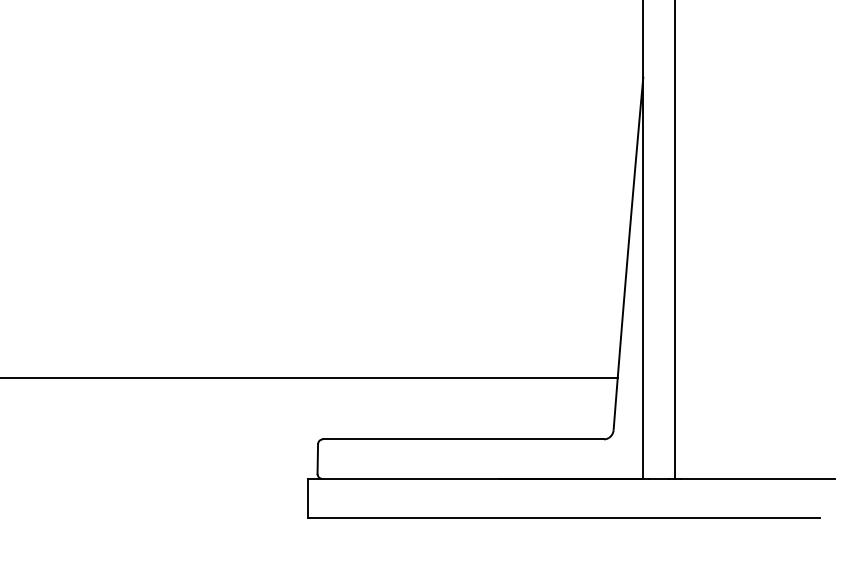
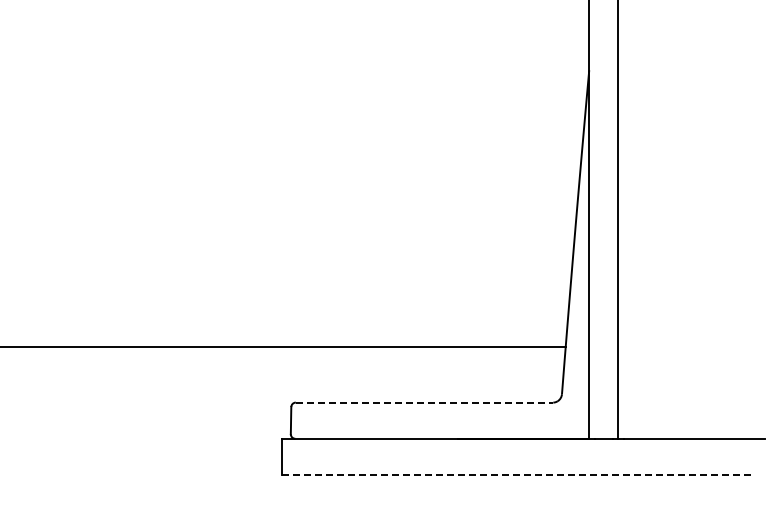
line: (463, 439) -> (424, 402), solid -> dashed
line: (565, 517) -> (517, 474), solid -> dashed

